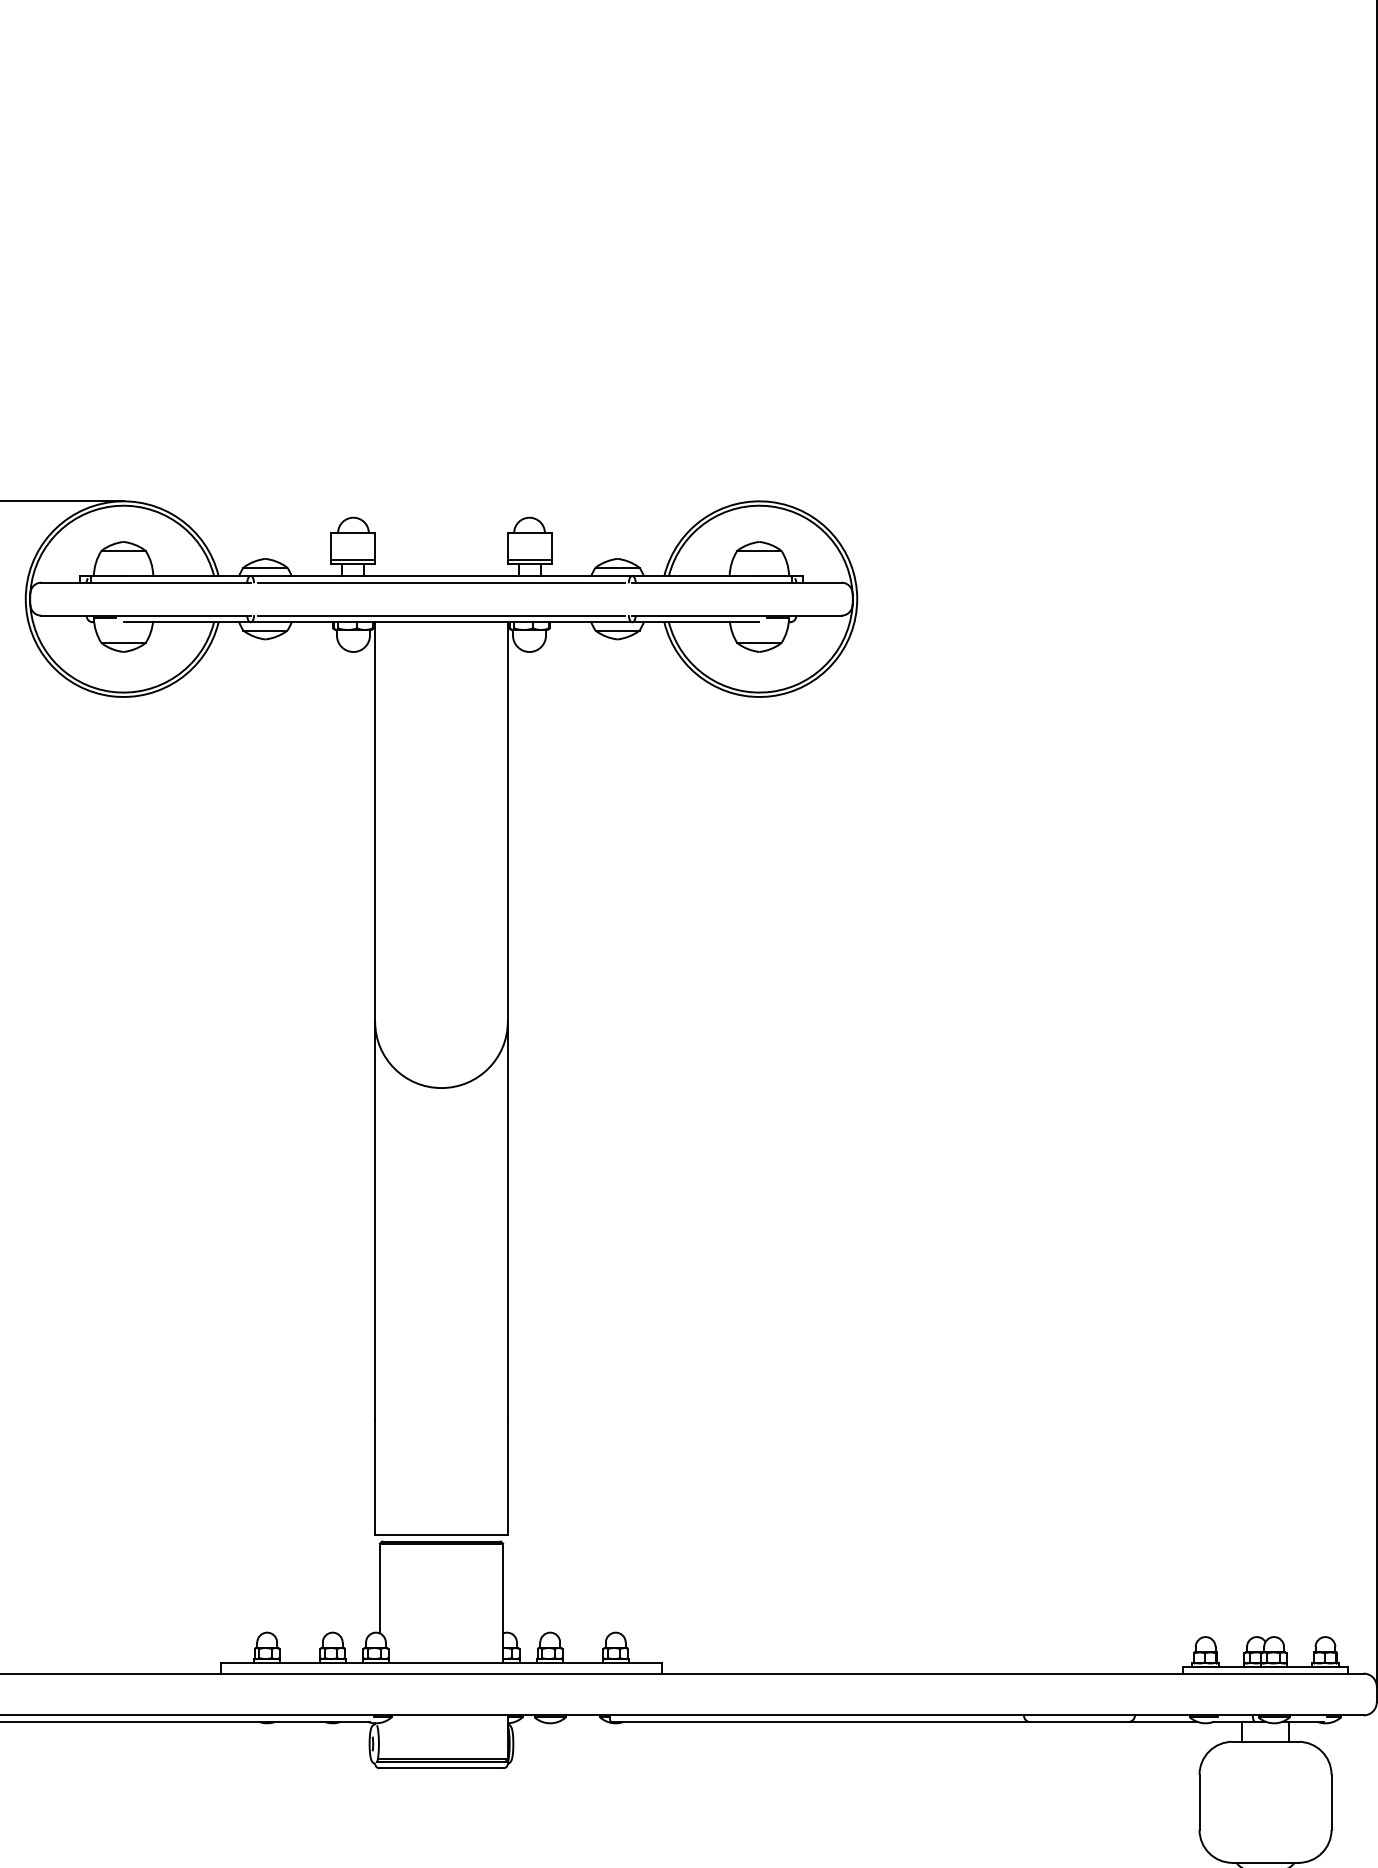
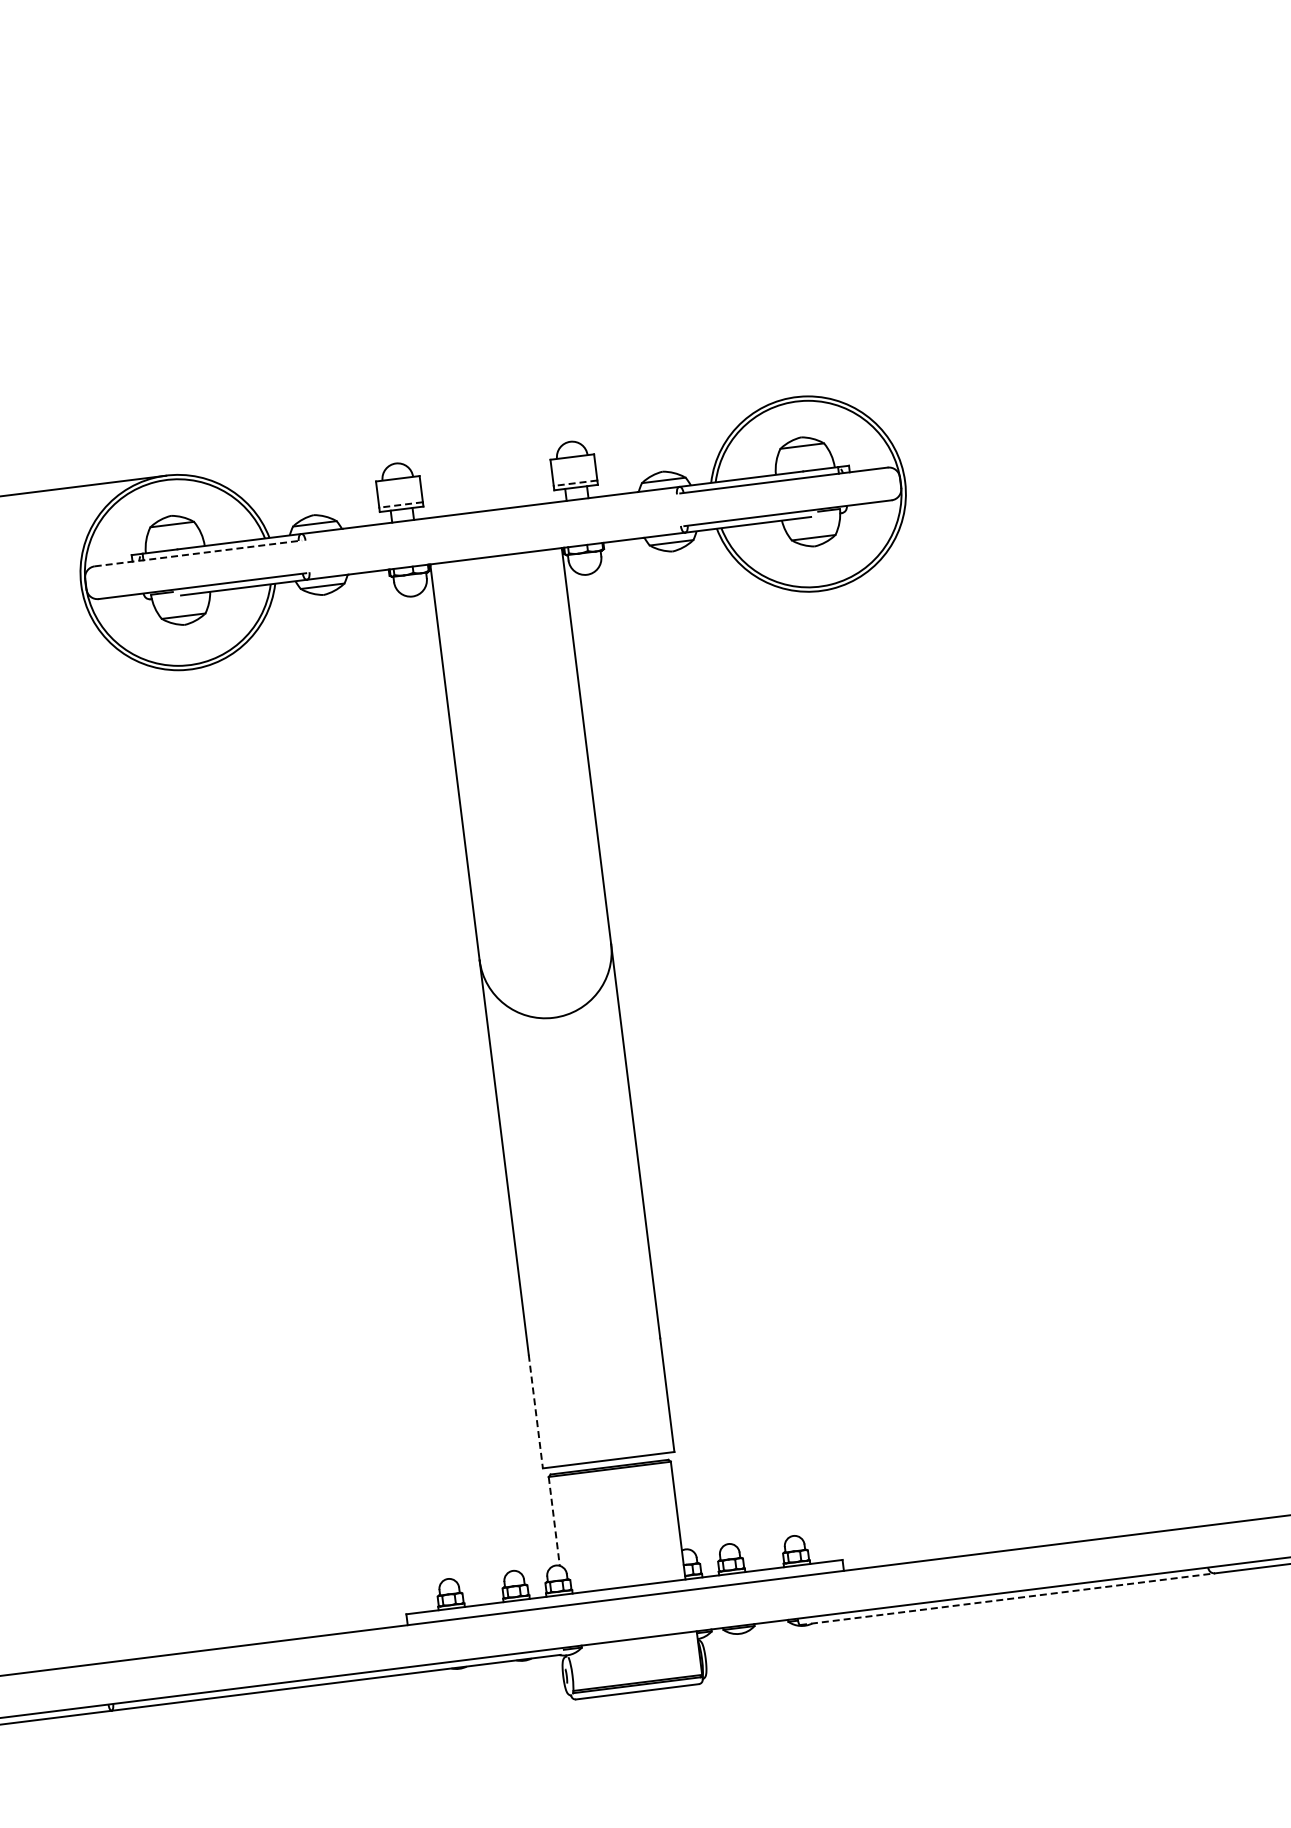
line: (352, 559) -> (400, 505), solid -> dashed
line: (529, 559) -> (575, 483), solid -> dashed
line: (146, 582) -> (198, 553), solid -> dashed
line: (441, 582) -> (491, 516), removed
line: (441, 615) -> (495, 549), removed
line: (375, 1477) -> (536, 1411), solid -> dashed
line: (379, 1588) -> (553, 1521), solid -> dashed
line: (821, 1722) -> (1008, 1599), solid -> dashed

